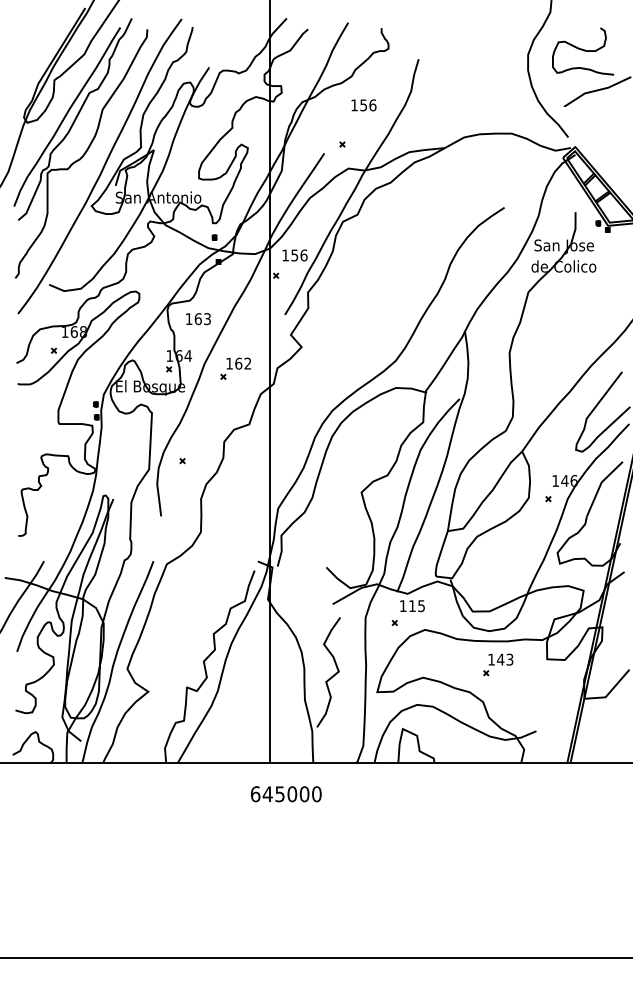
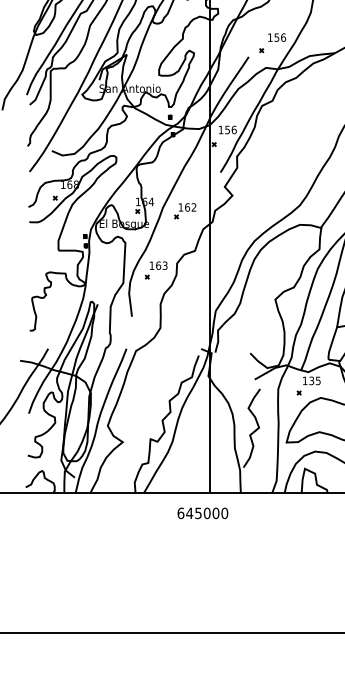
text: (363, 105) -> (276, 37), moved
text: (198, 319) -> (158, 266), moved
text: (412, 606) -> (311, 381), 115 -> 135
text: (285, 794) -> (202, 513), moved

